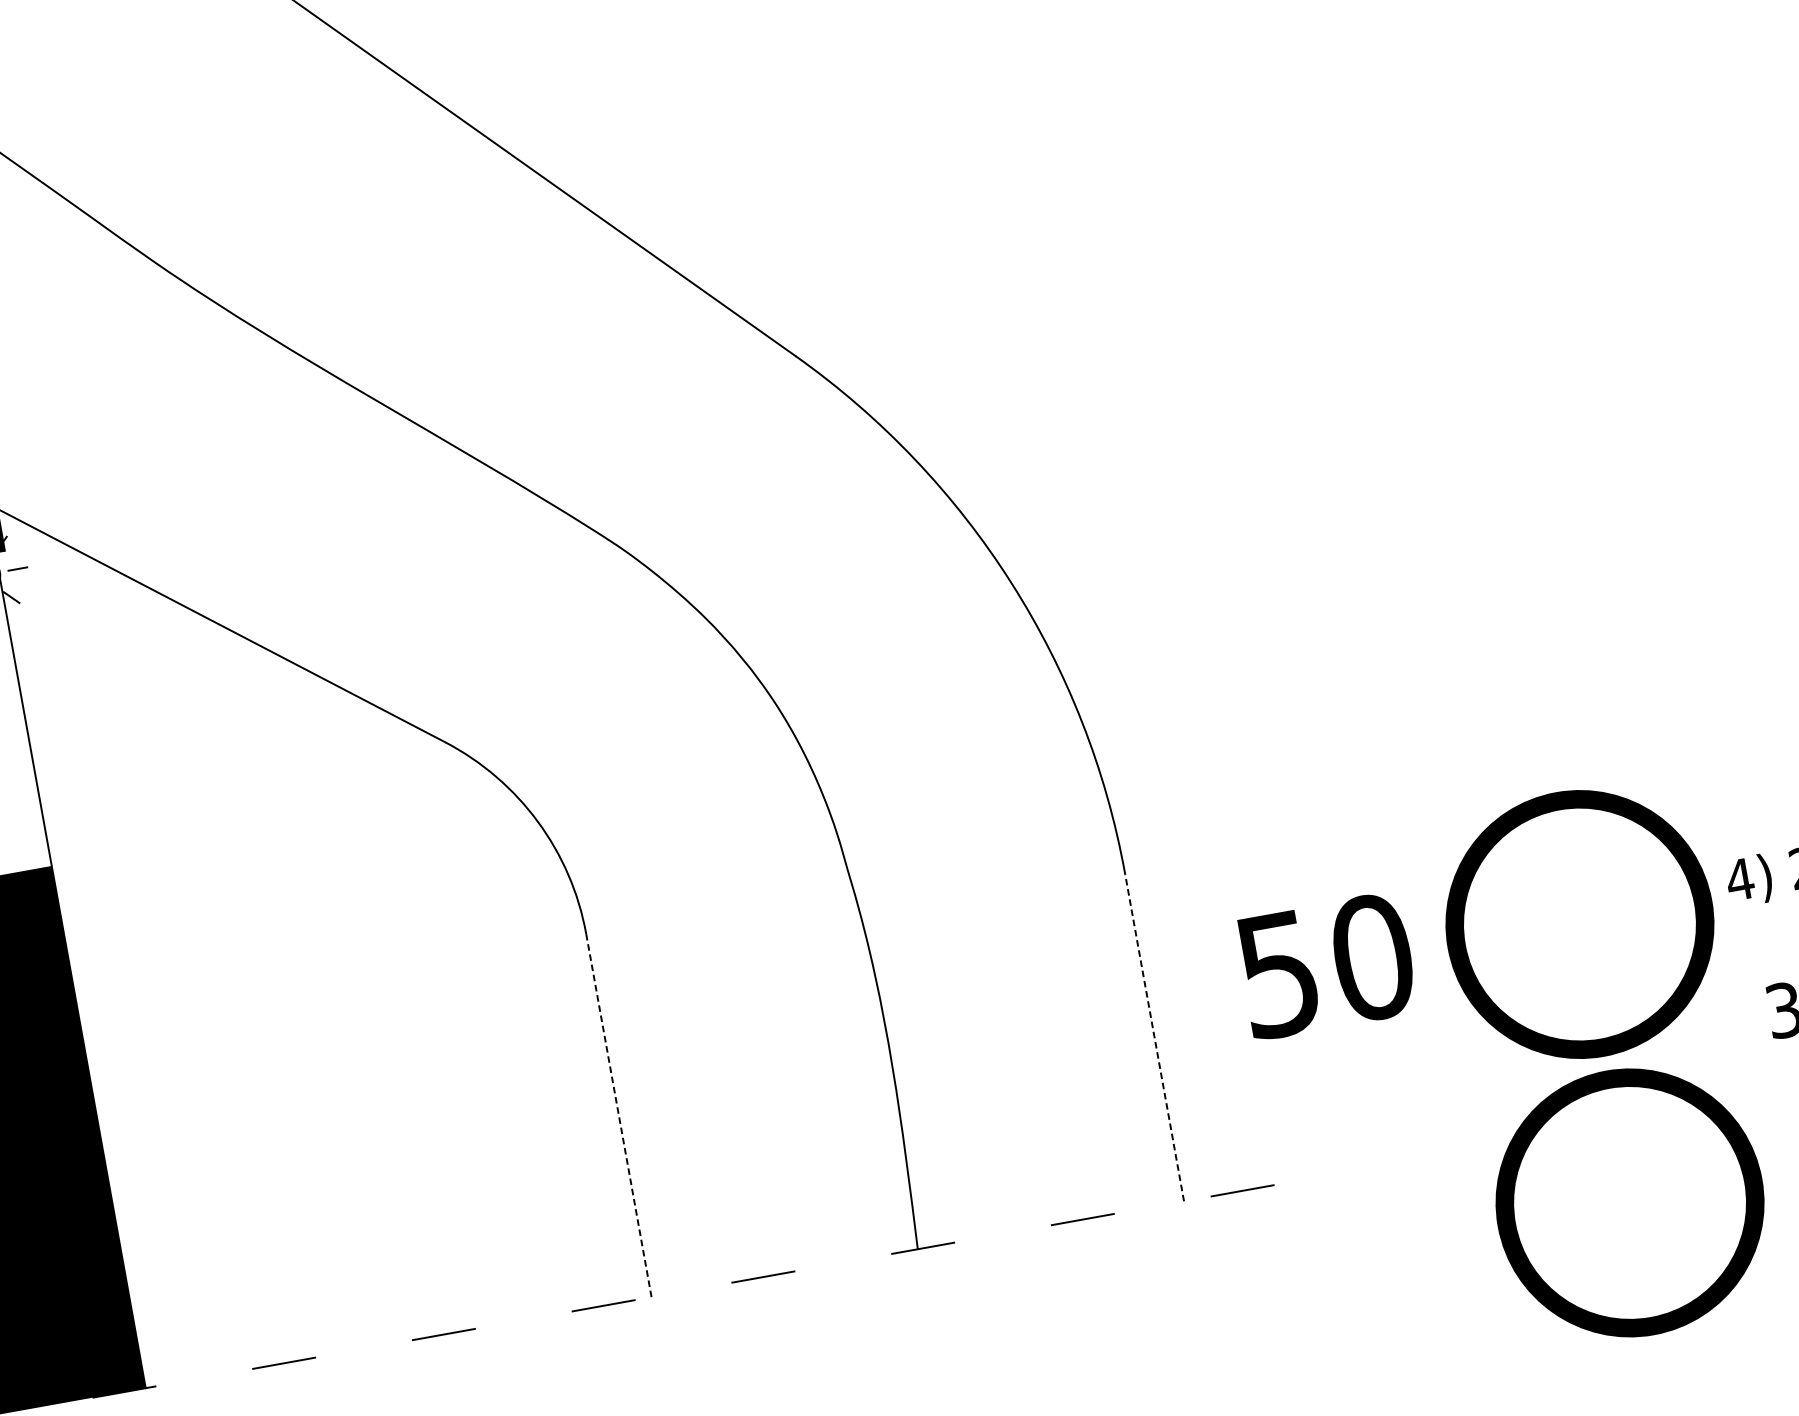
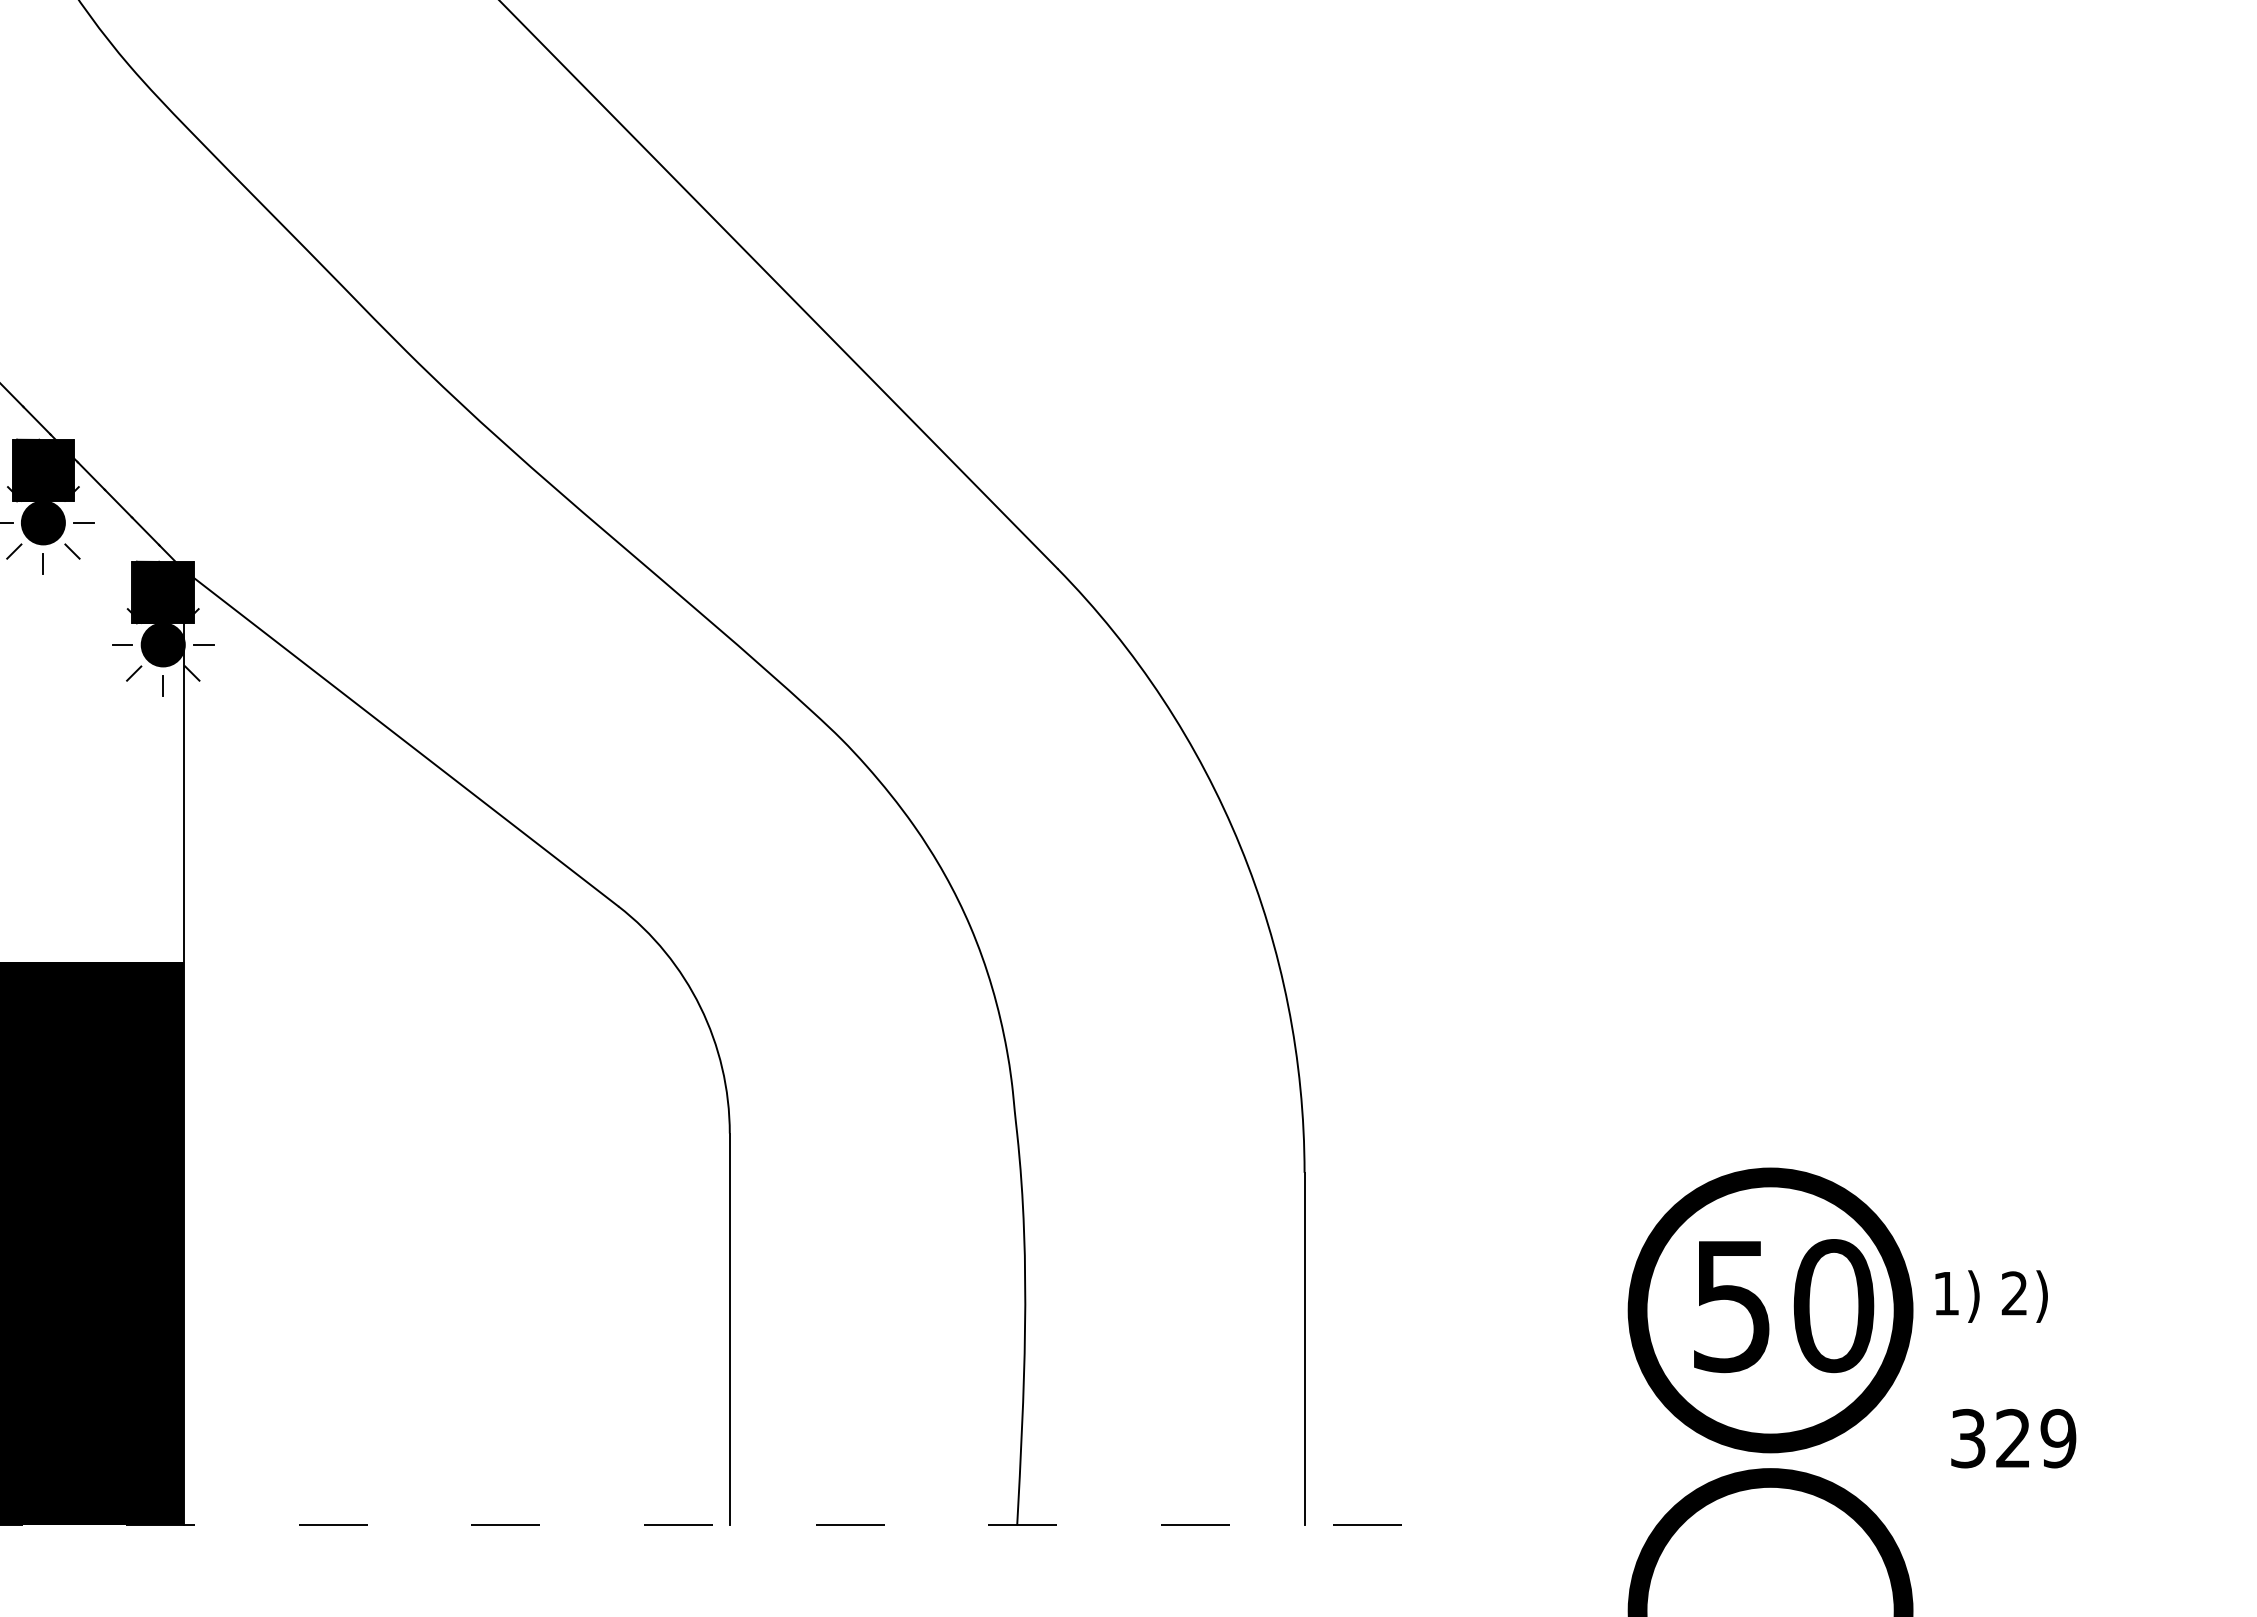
text: (1740, 879) -> (1946, 1293), 4) -> 1)
text: (1327, 966) -> (1784, 1306), moved
line: (1154, 1037) -> (1304, 1348), dashed -> solid
line: (618, 1115) -> (729, 1329), dashed -> solid

